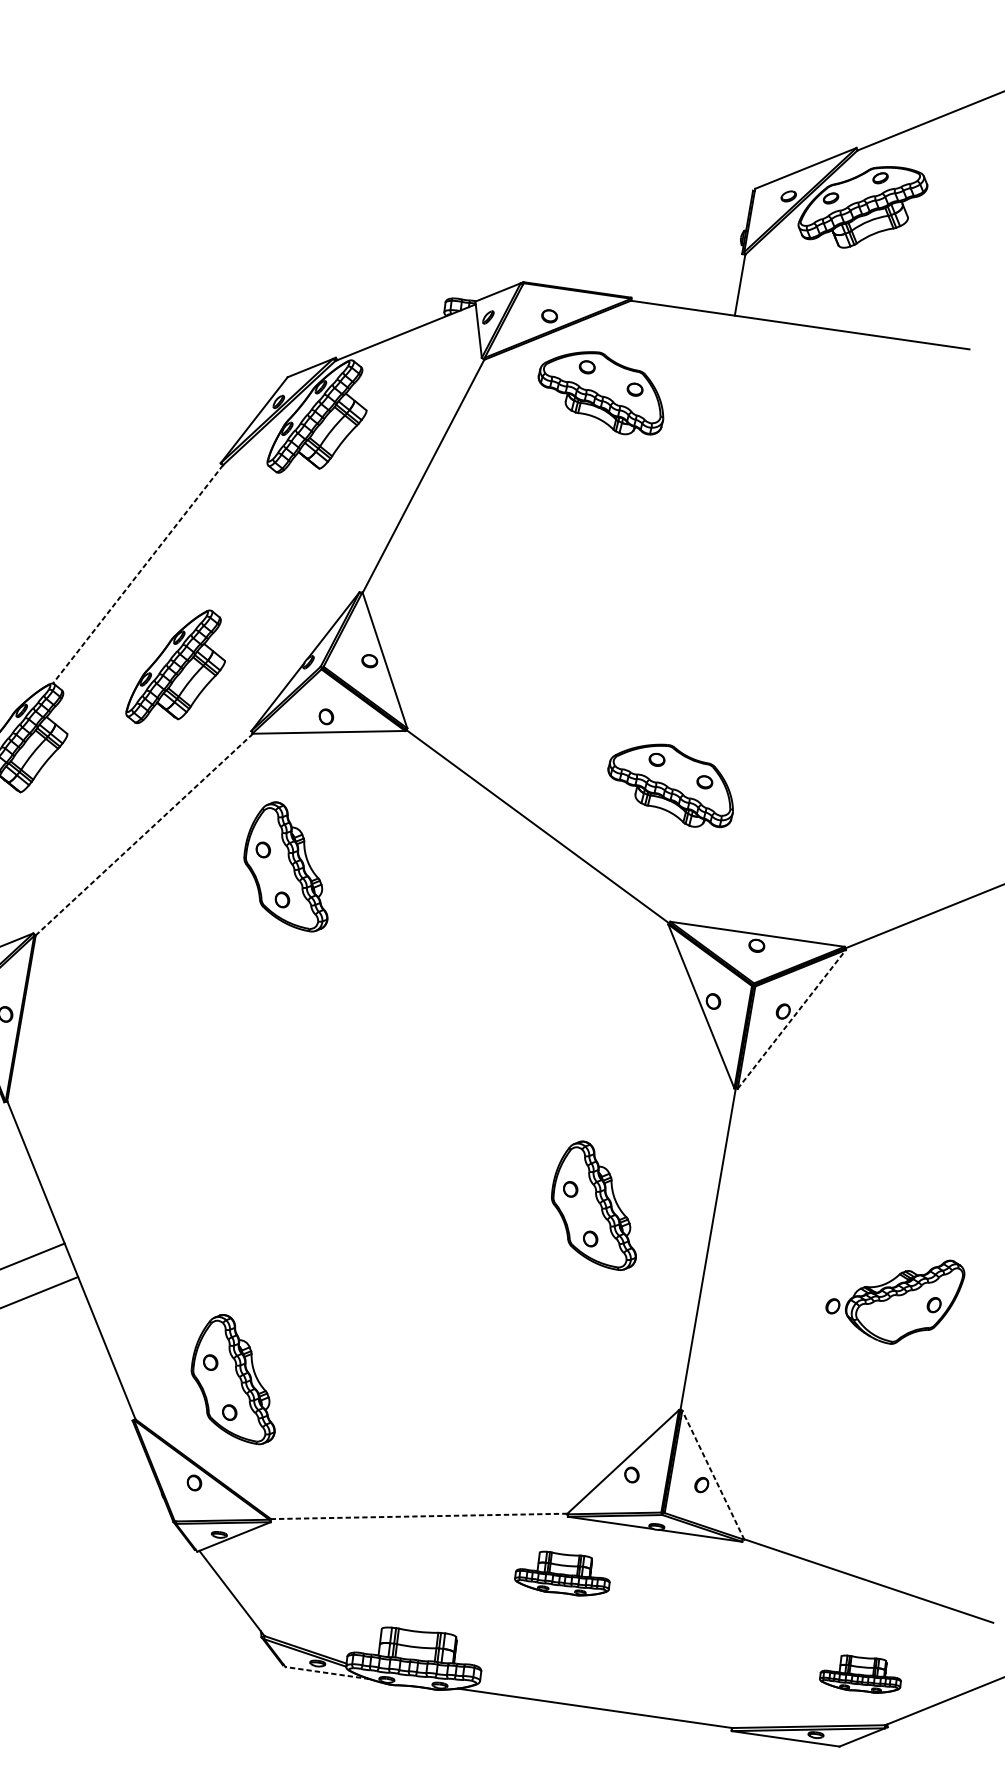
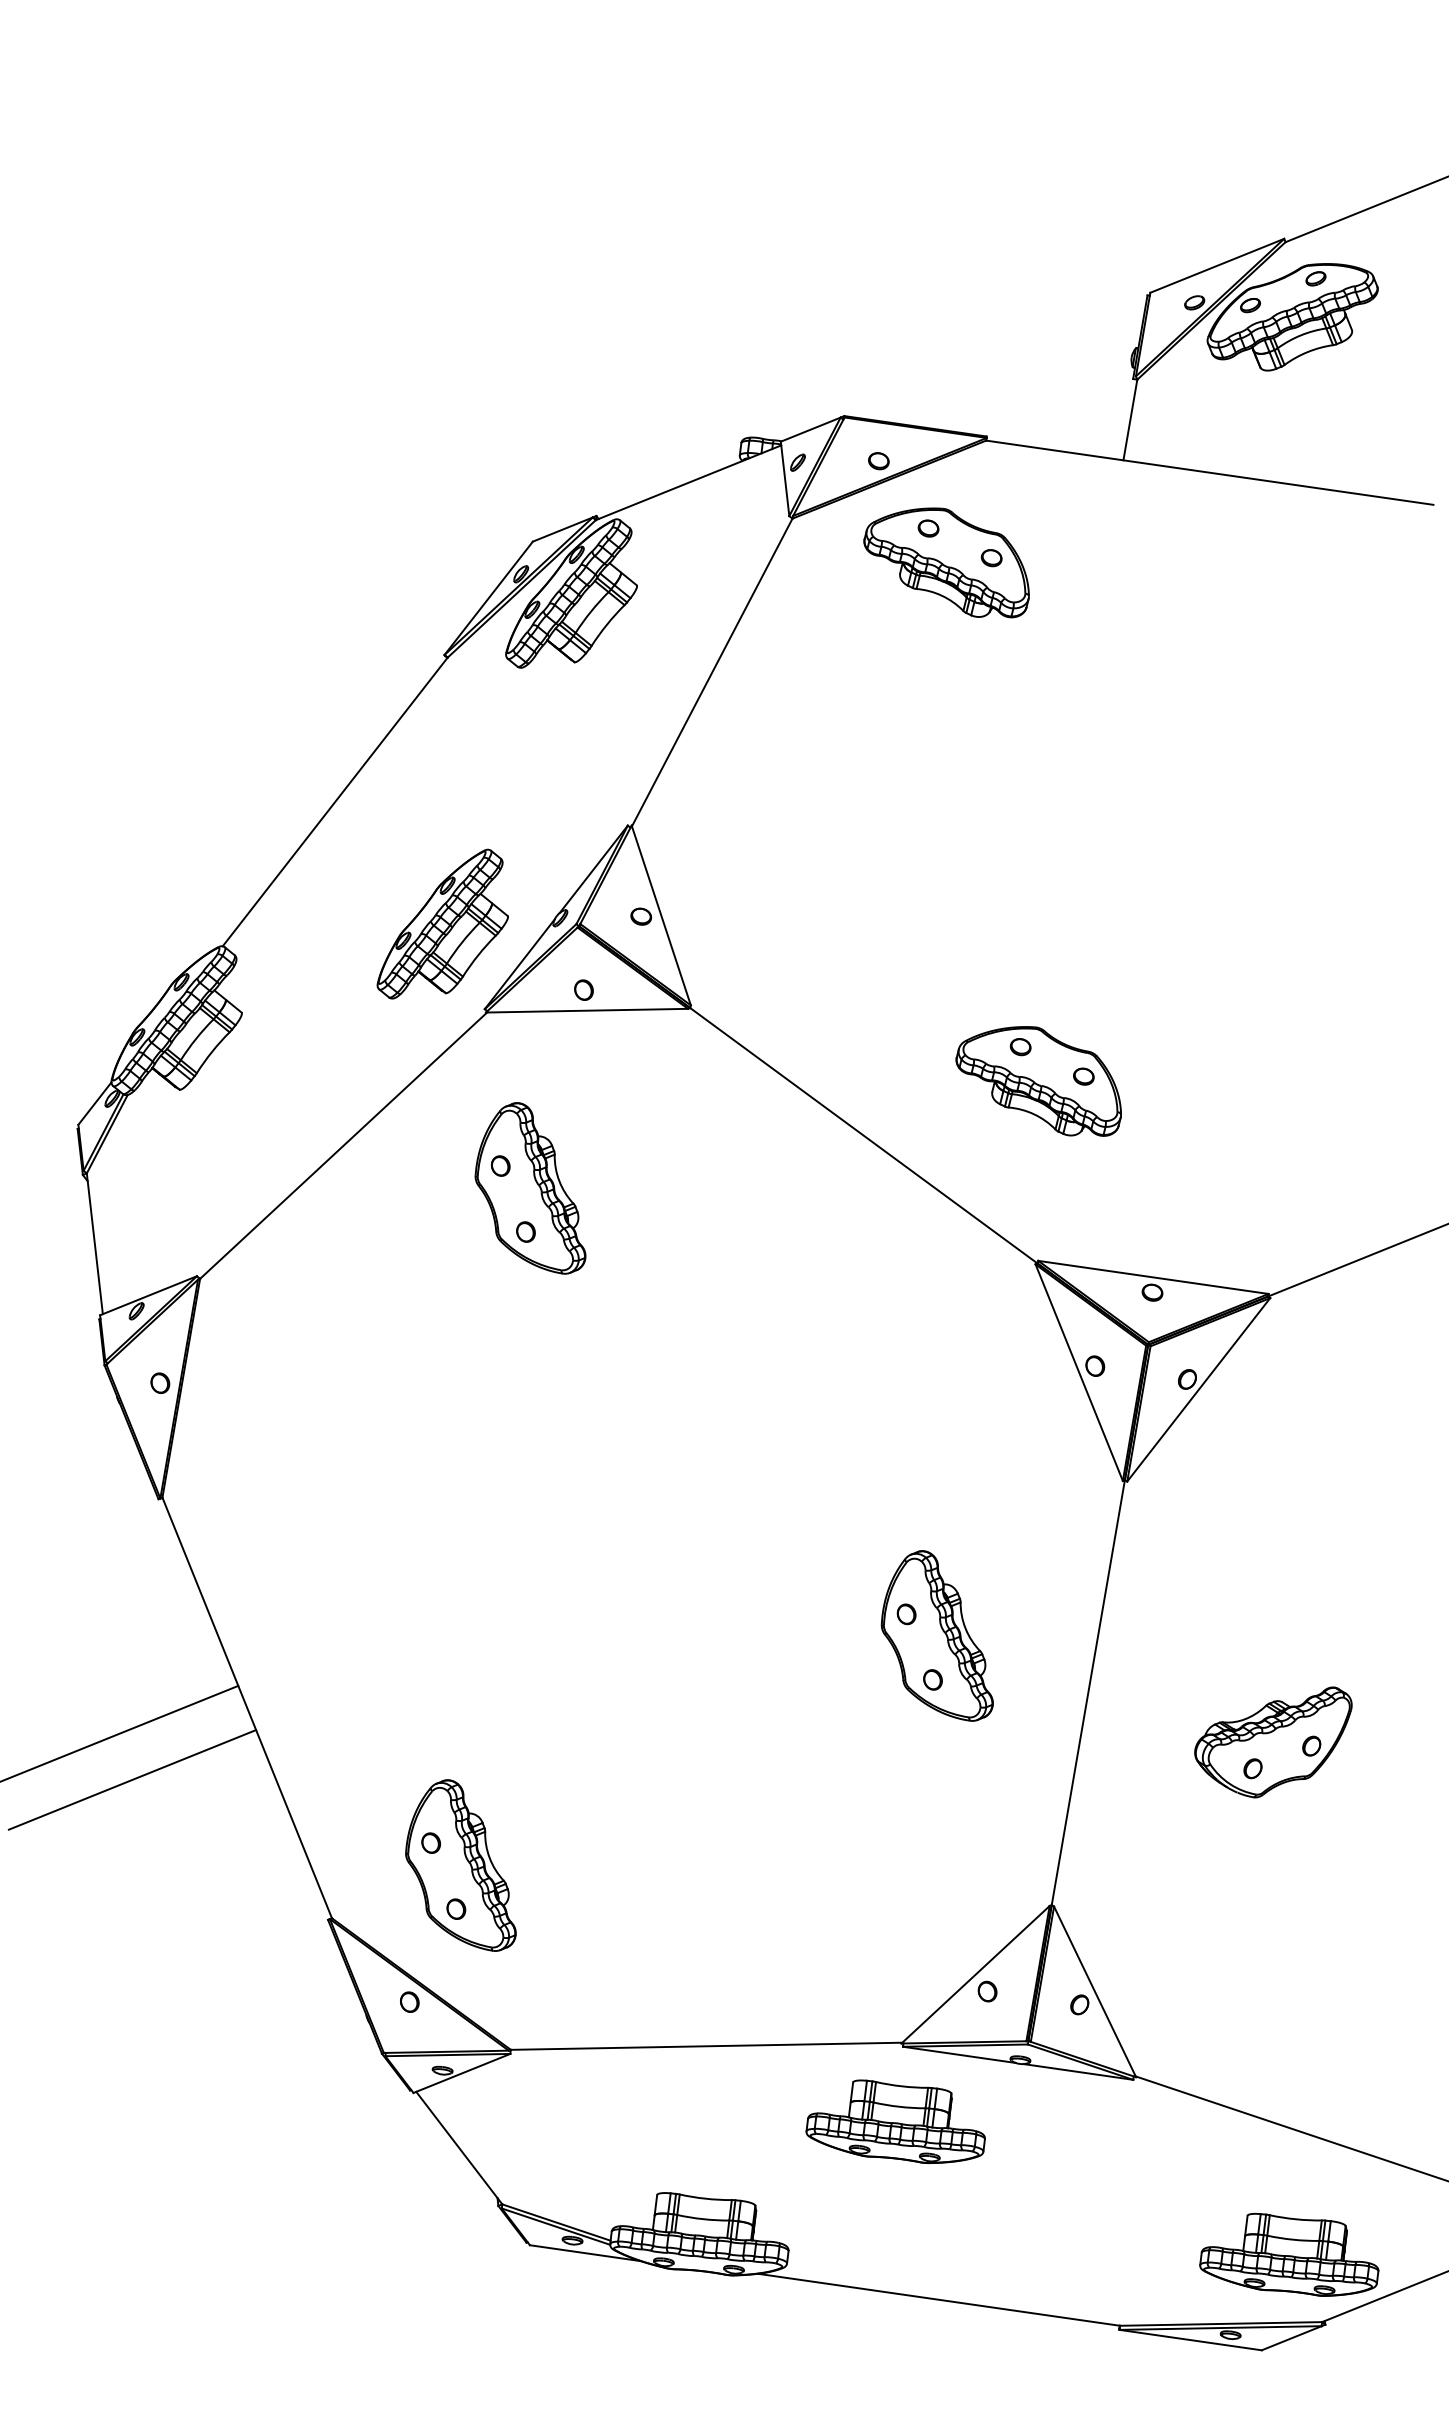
line: (137, 574) -> (334, 802), dashed -> solid
part: (175, 666) -> (442, 923), moved
line: (144, 834) -> (343, 1145), dashed -> solid
line: (792, 1019) -> (1199, 1389), dashed -> solid
part: (905, 1302) -> (1273, 1742), moved
line: (713, 1474) -> (1095, 1991), dashed -> solid
line: (419, 1516) -> (706, 2046), dashed -> solid
part: (562, 1573) -> (895, 2121), size x1.43
line: (326, 1673) -> (584, 2253), dashed -> solid
part: (860, 1674) -> (1289, 2254), size x1.67

